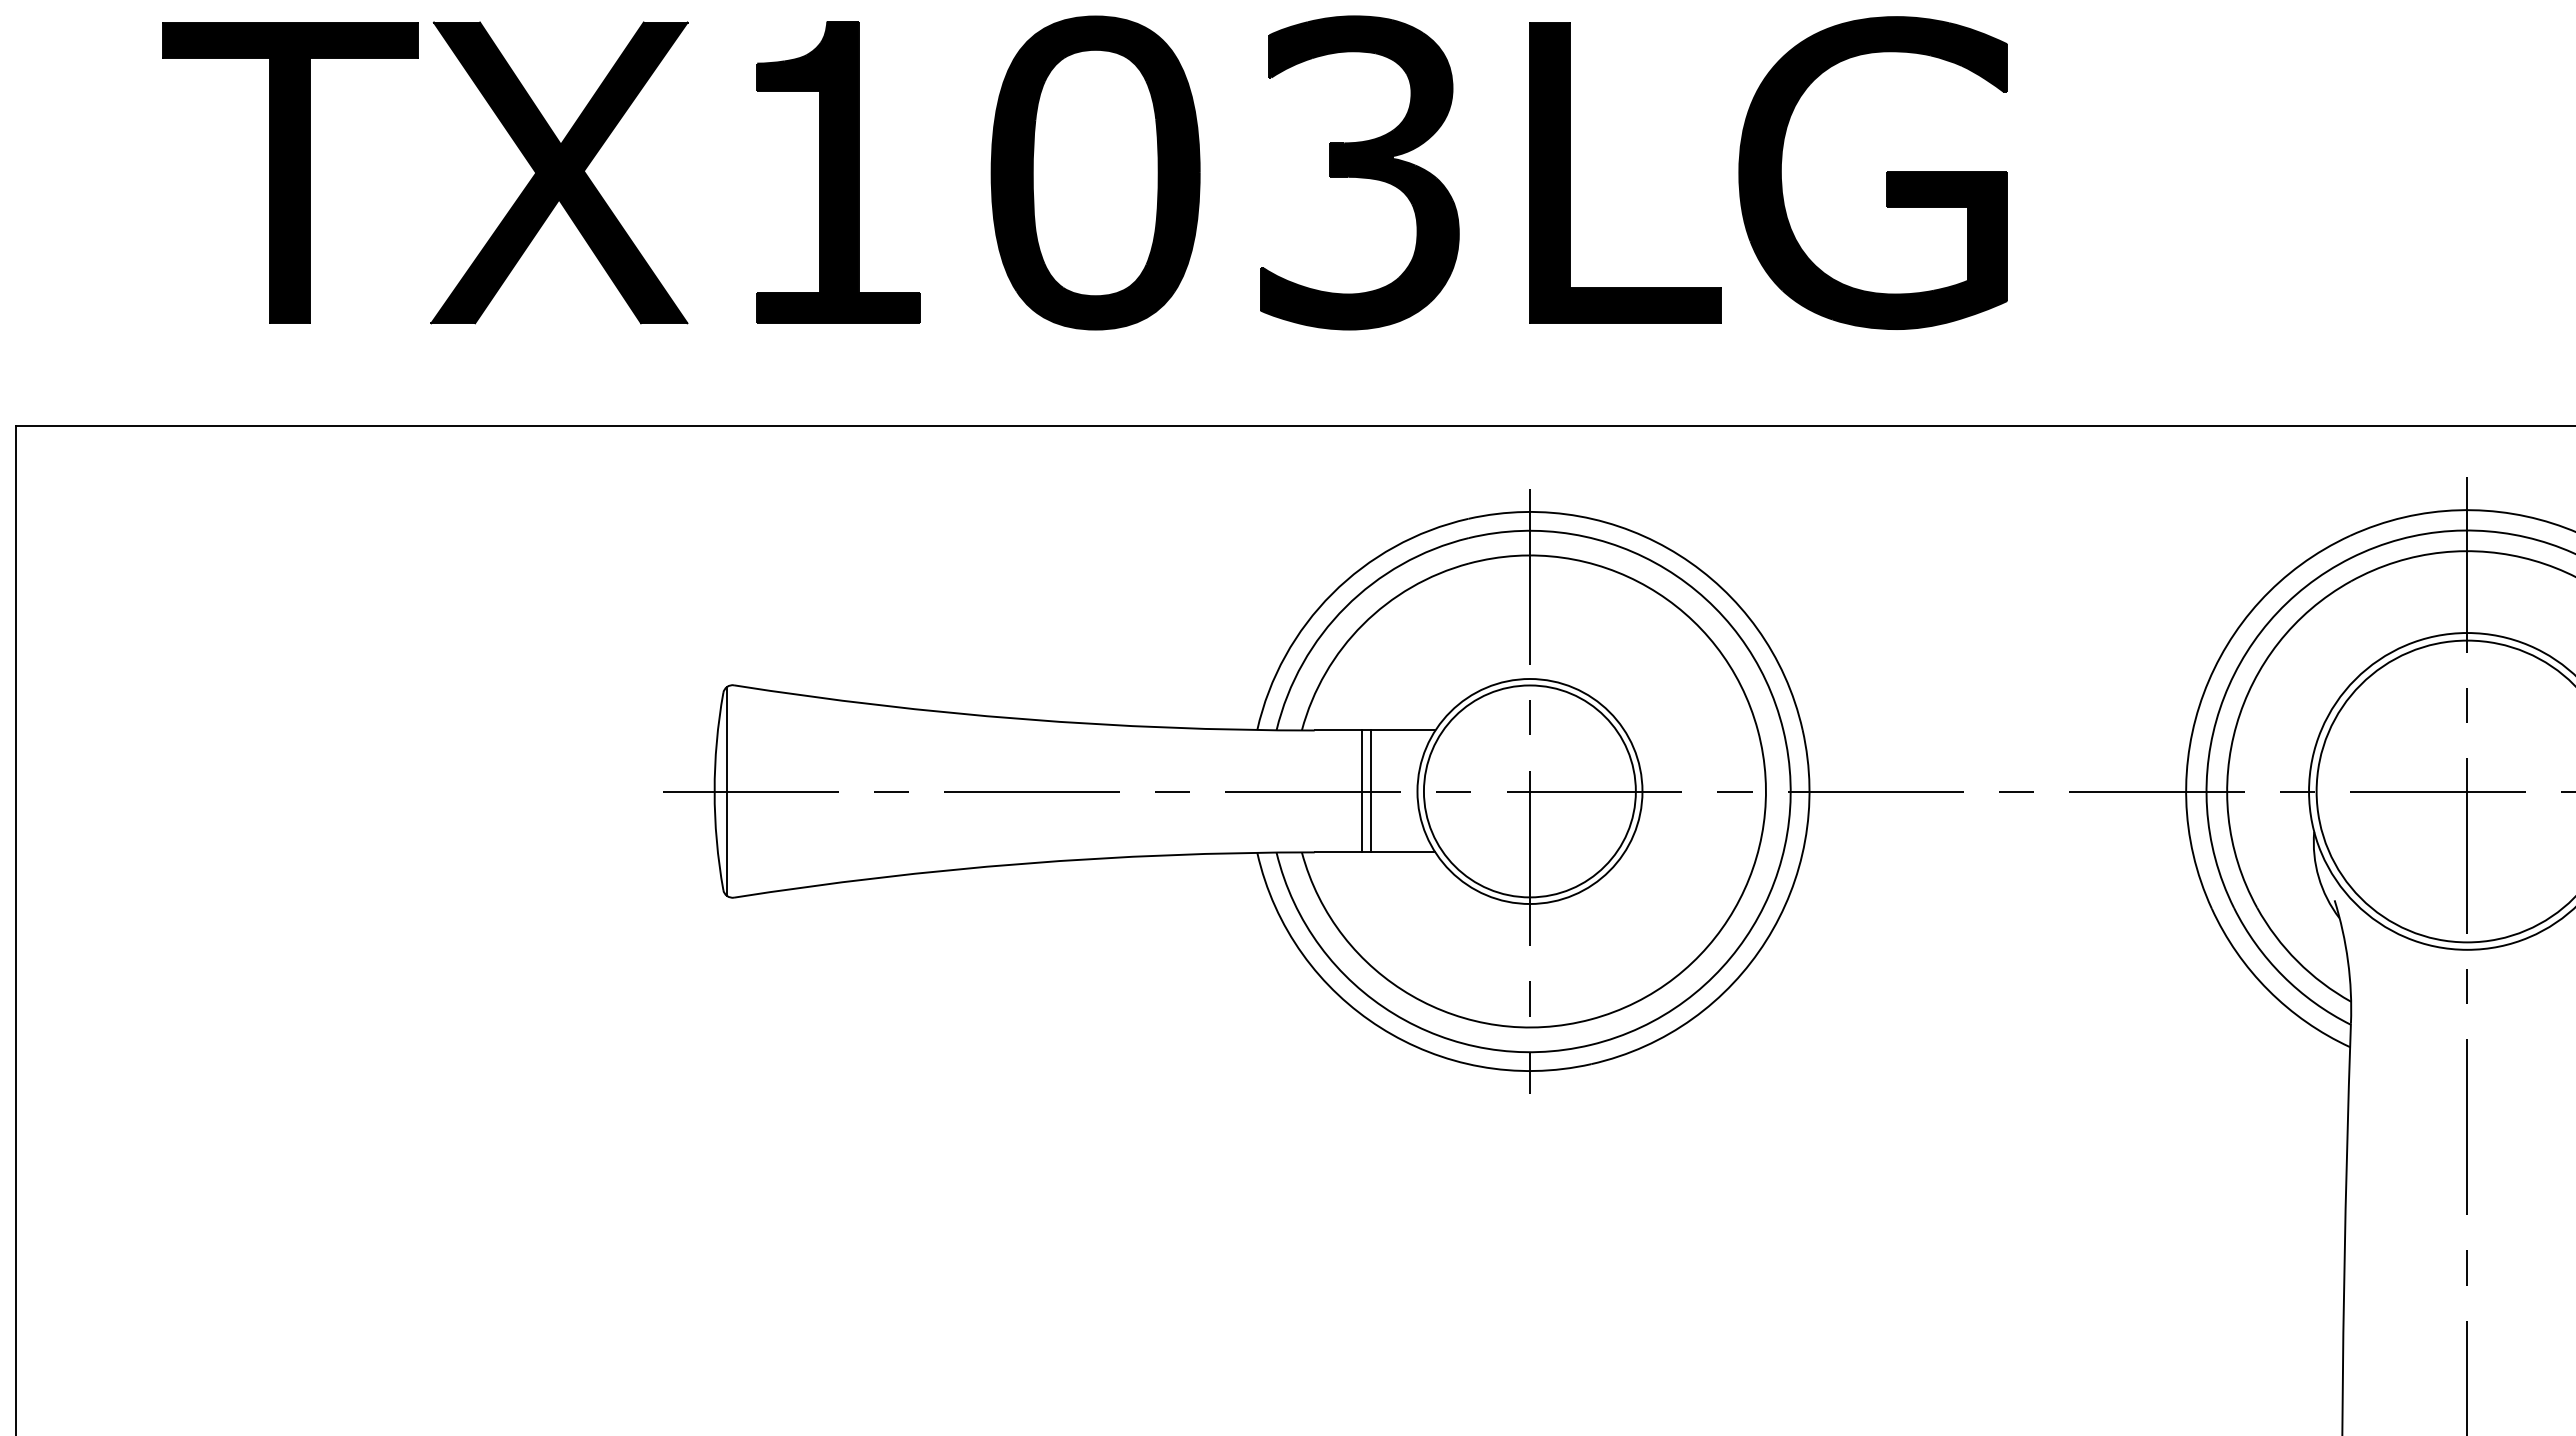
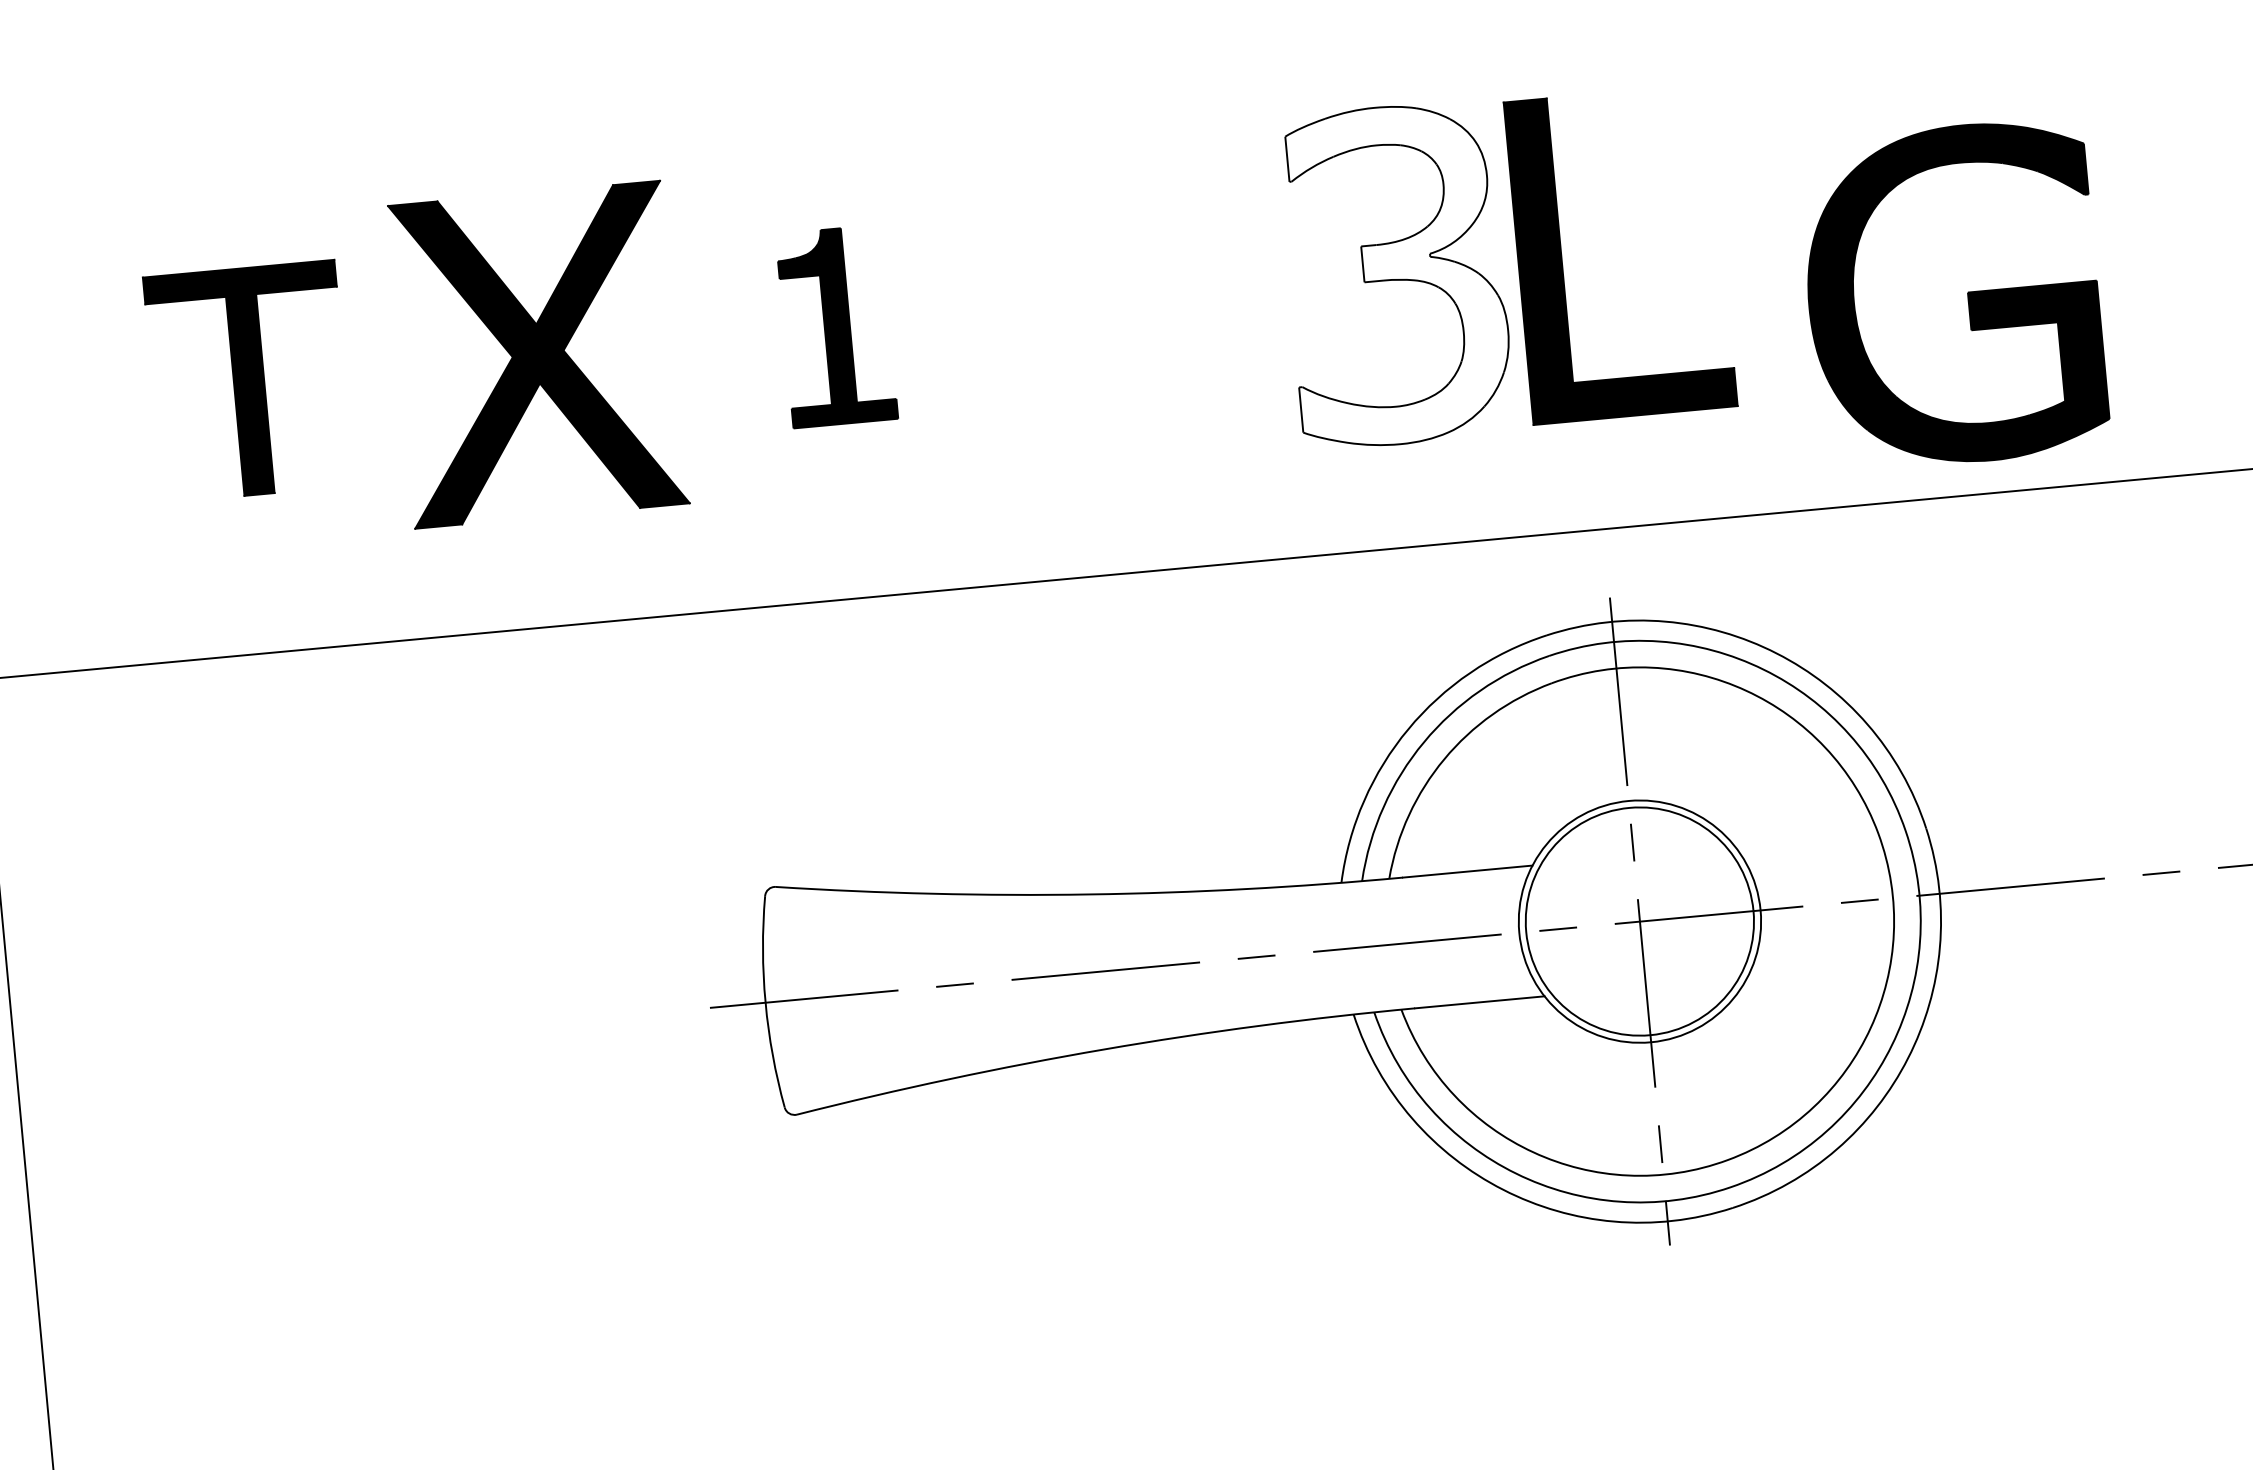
part: (290, 172) -> (249, 381), size x0.7
part: (838, 172) -> (836, 326), size x0.6
part: (1095, 172) -> (1112, 301), removed
fill: (1359, 172) -> (1395, 274), removed
part: (1570, 172) -> (1561, 259), moved
part: (1886, 172) -> (1967, 293), moved
line: (727, 790) -> (779, 1000), removed
line: (1361, 791) -> (1459, 938), removed
line: (1370, 791) -> (1468, 937), removed

